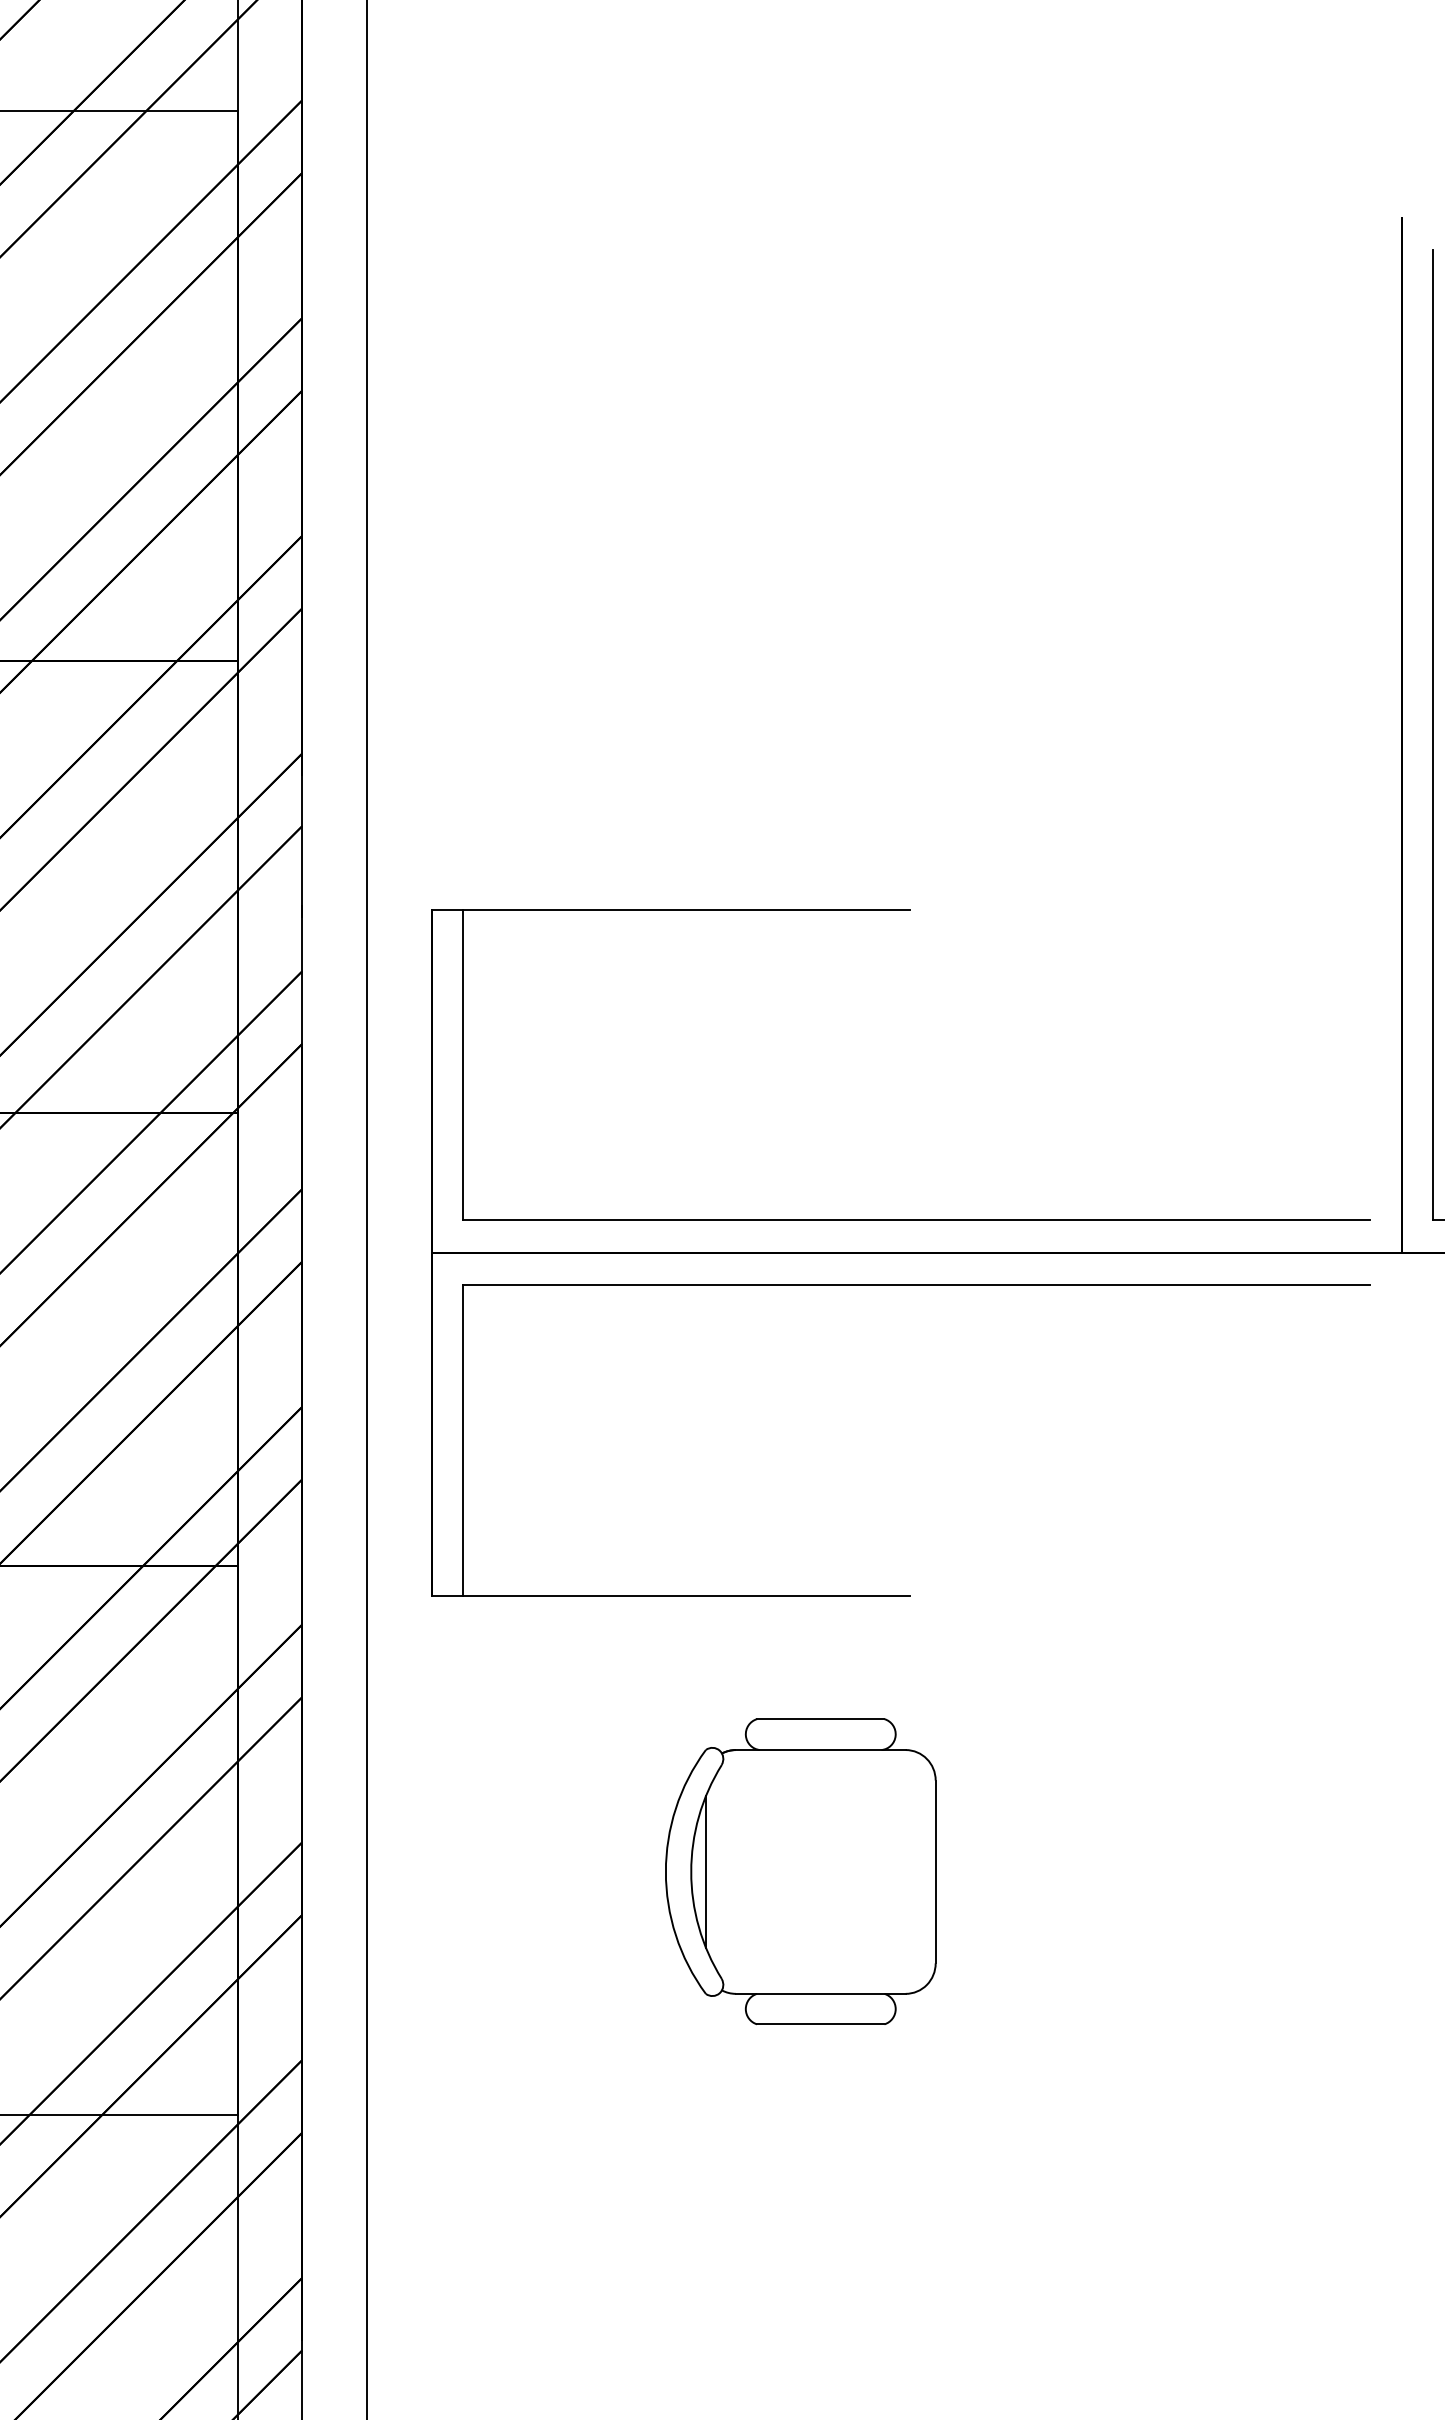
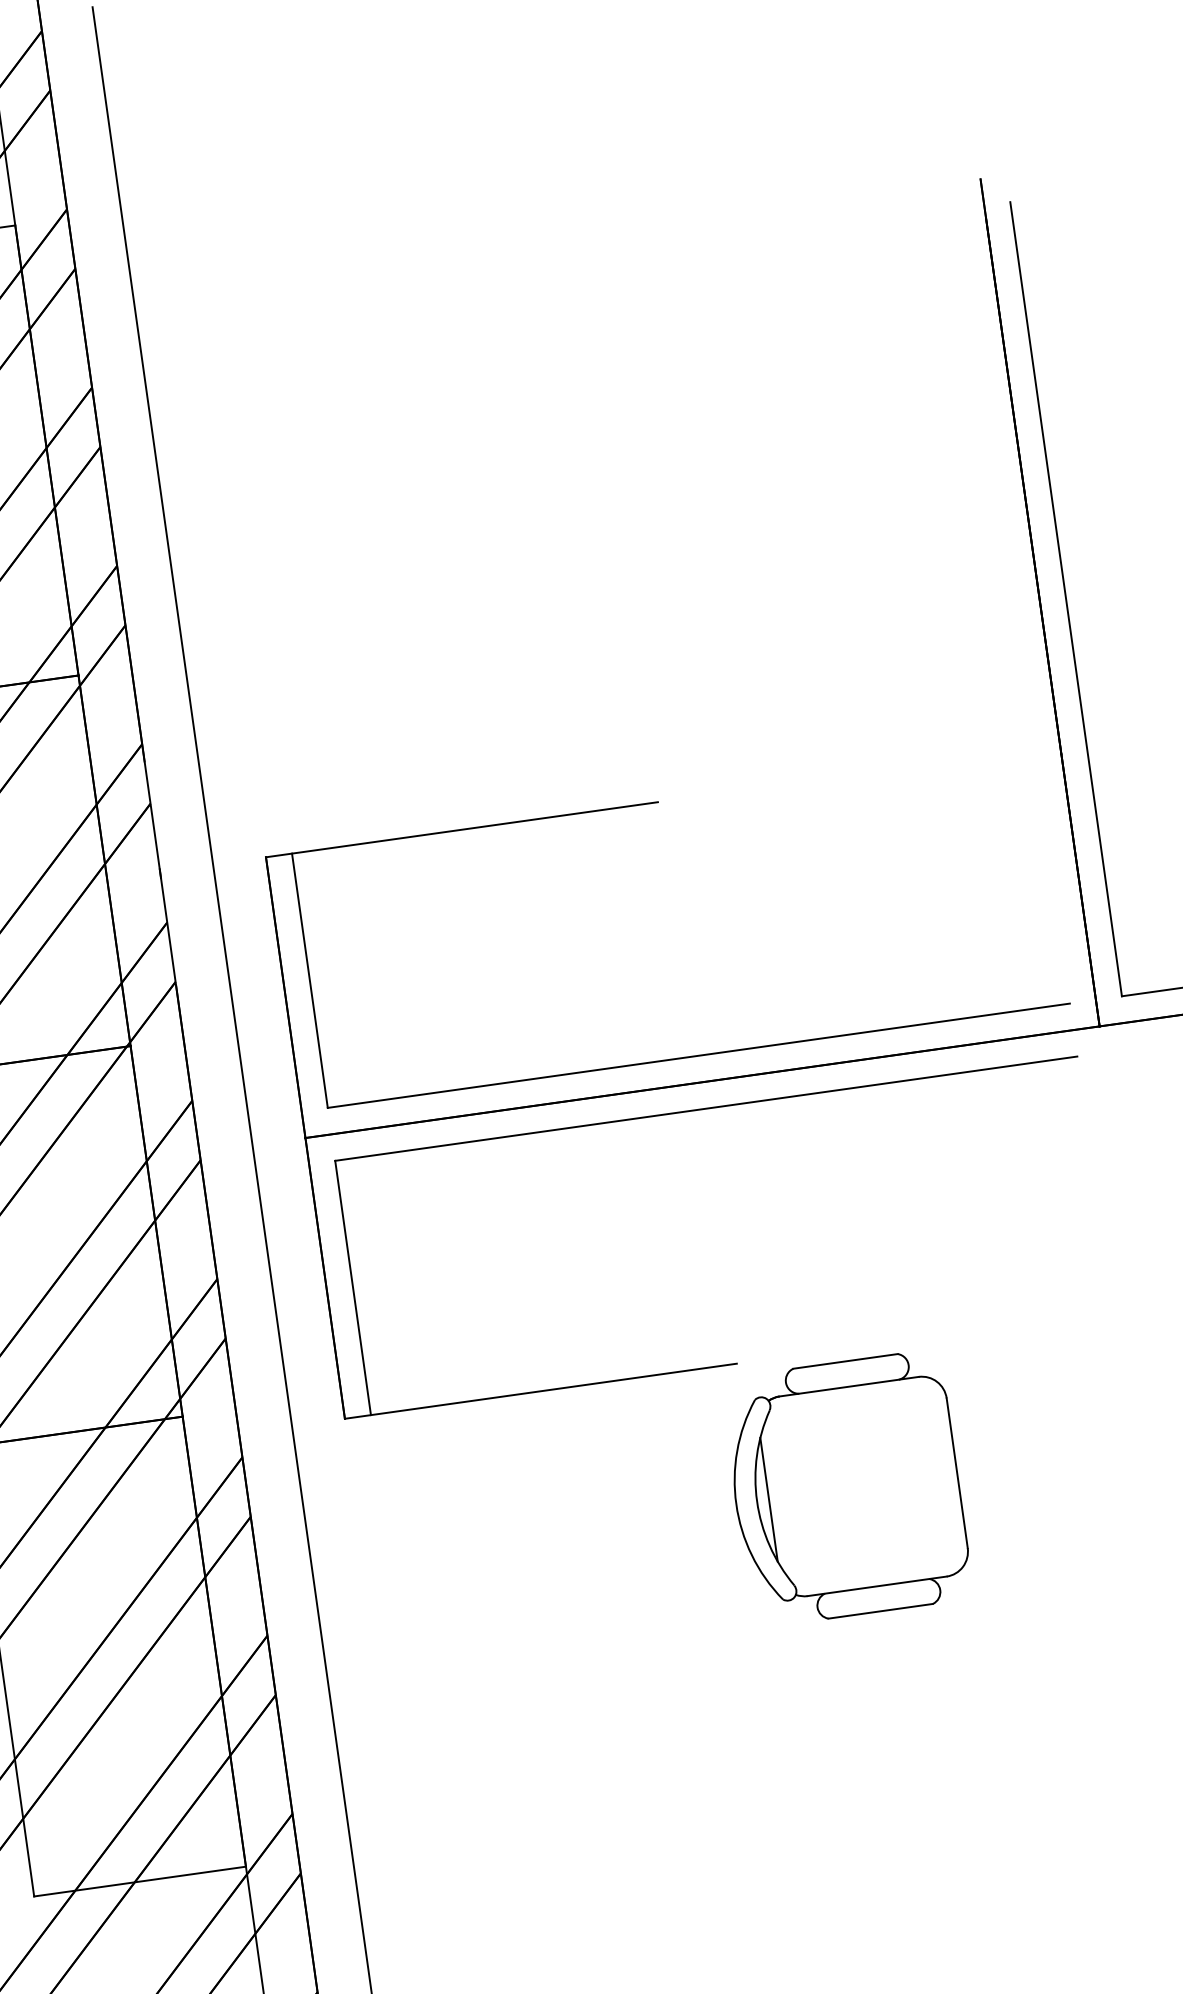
part: (800, 1871) -> (846, 1488), moved

